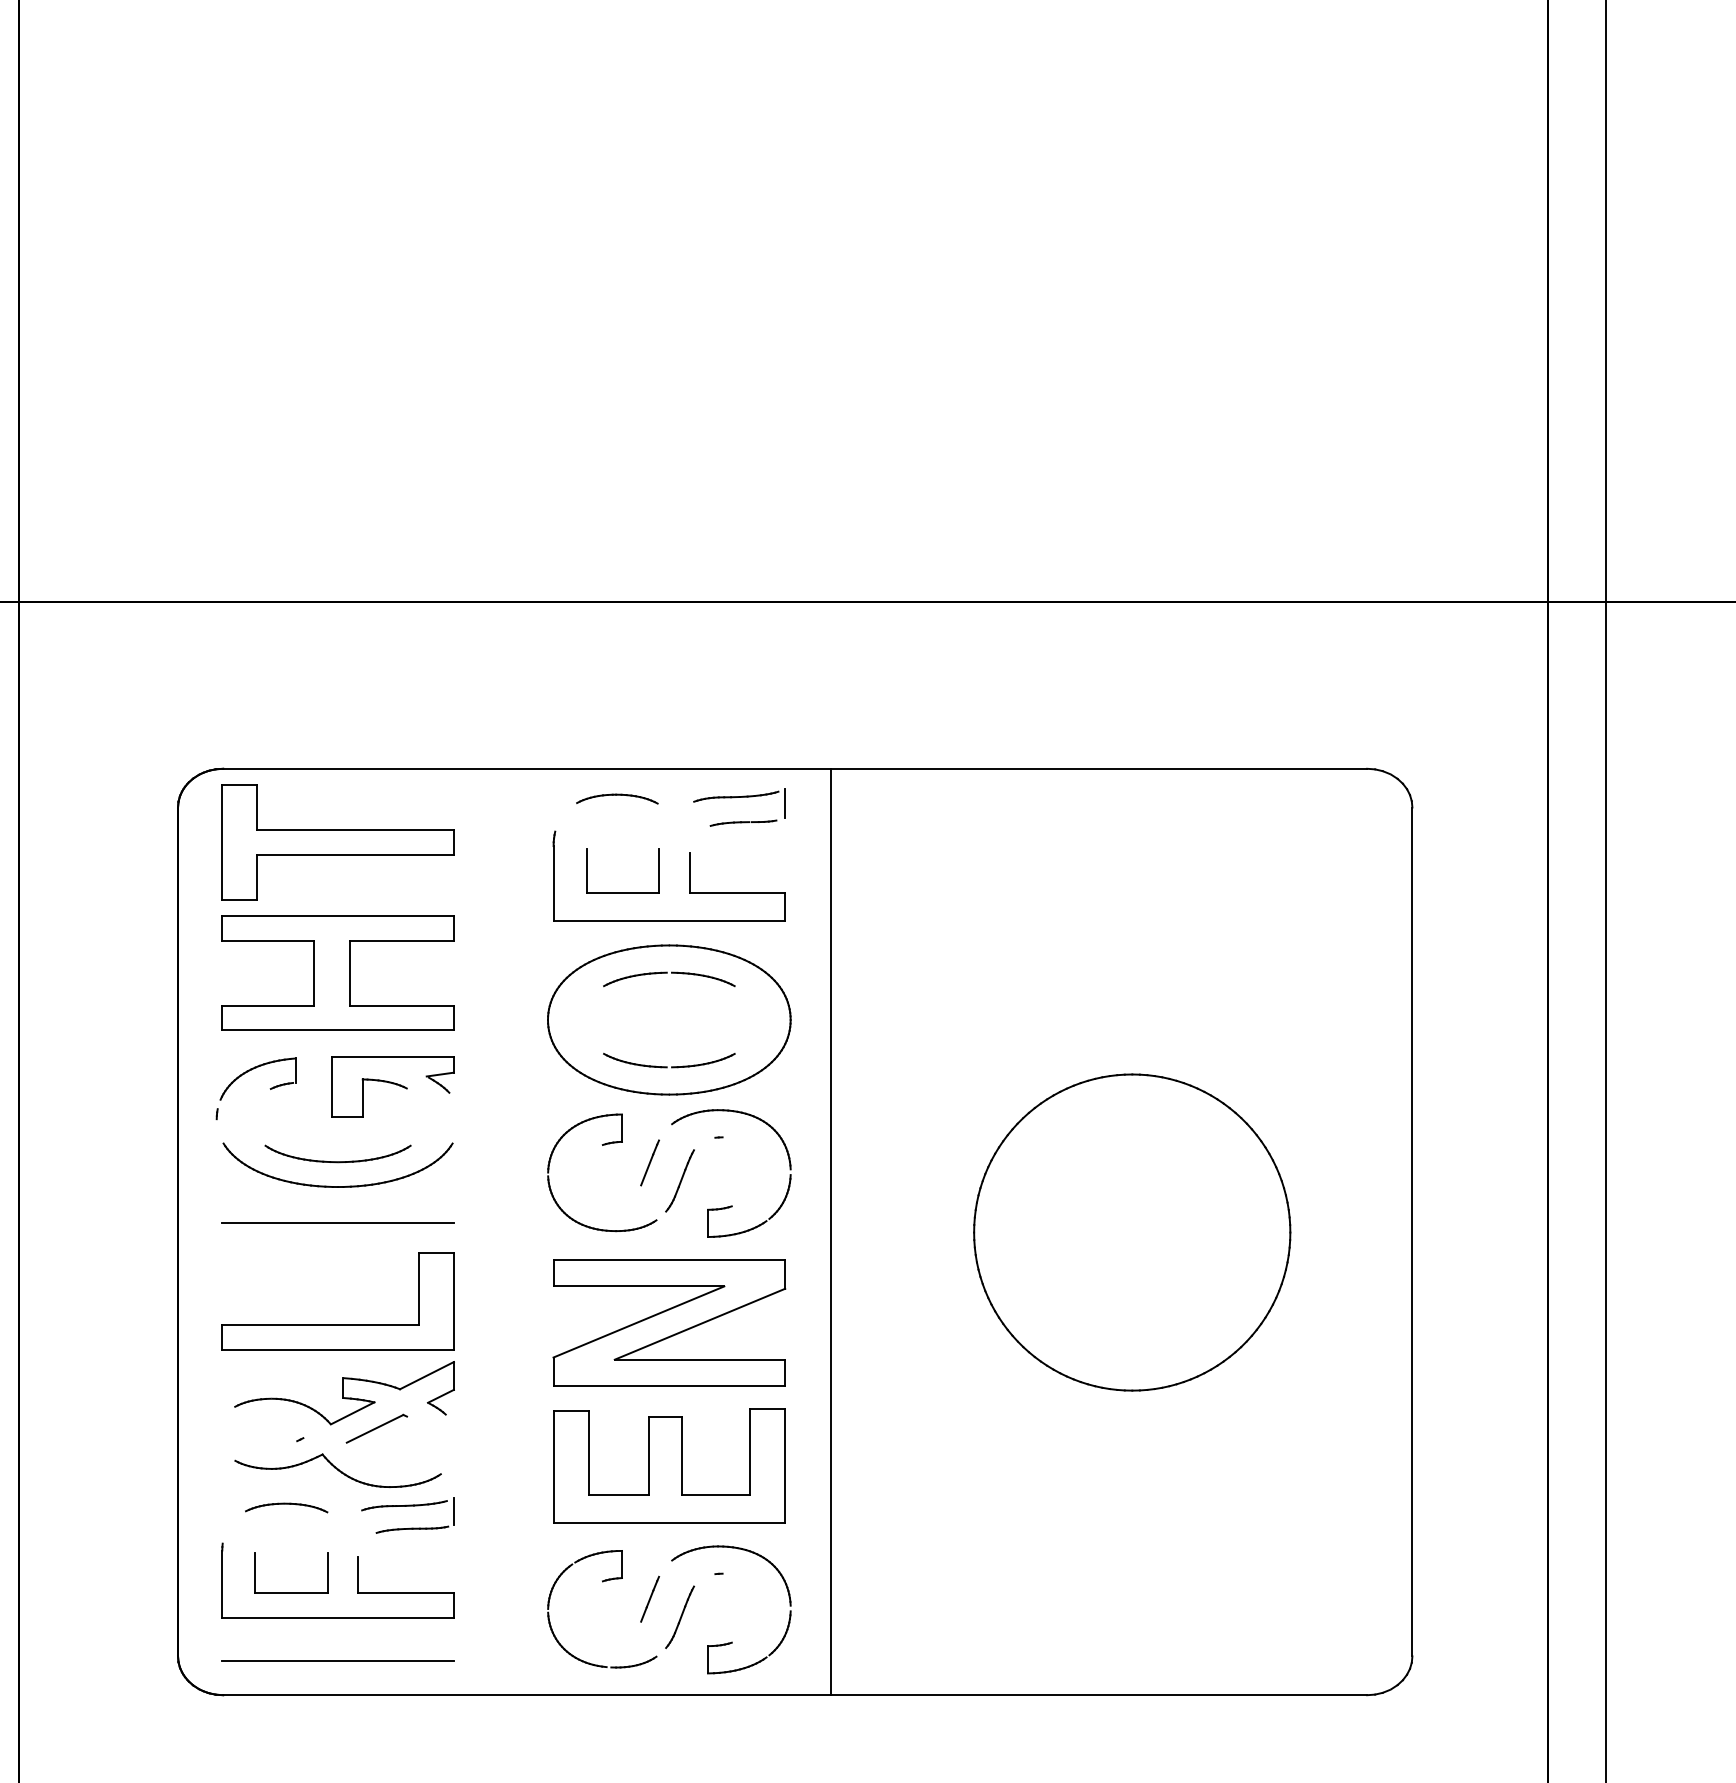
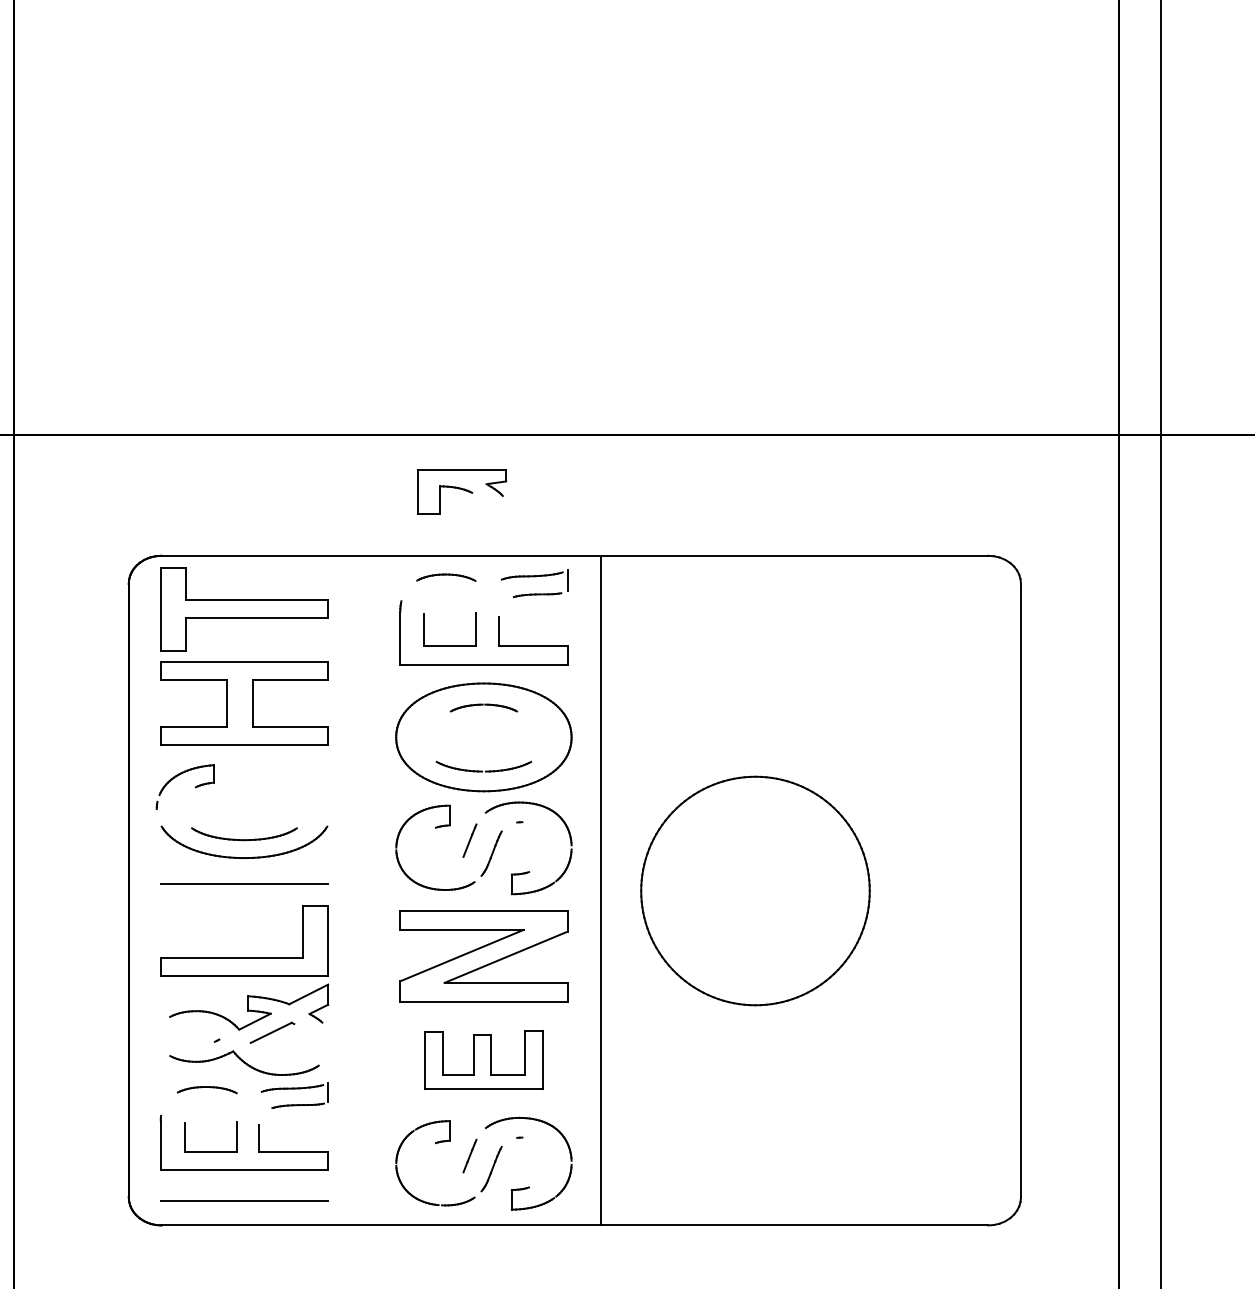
part: (668, 978) -> (483, 707), size x0.7
part: (393, 1086) -> (462, 491), moved
part: (1132, 1231) -> (755, 890), moved
part: (668, 1465) -> (483, 1059), size x0.7

